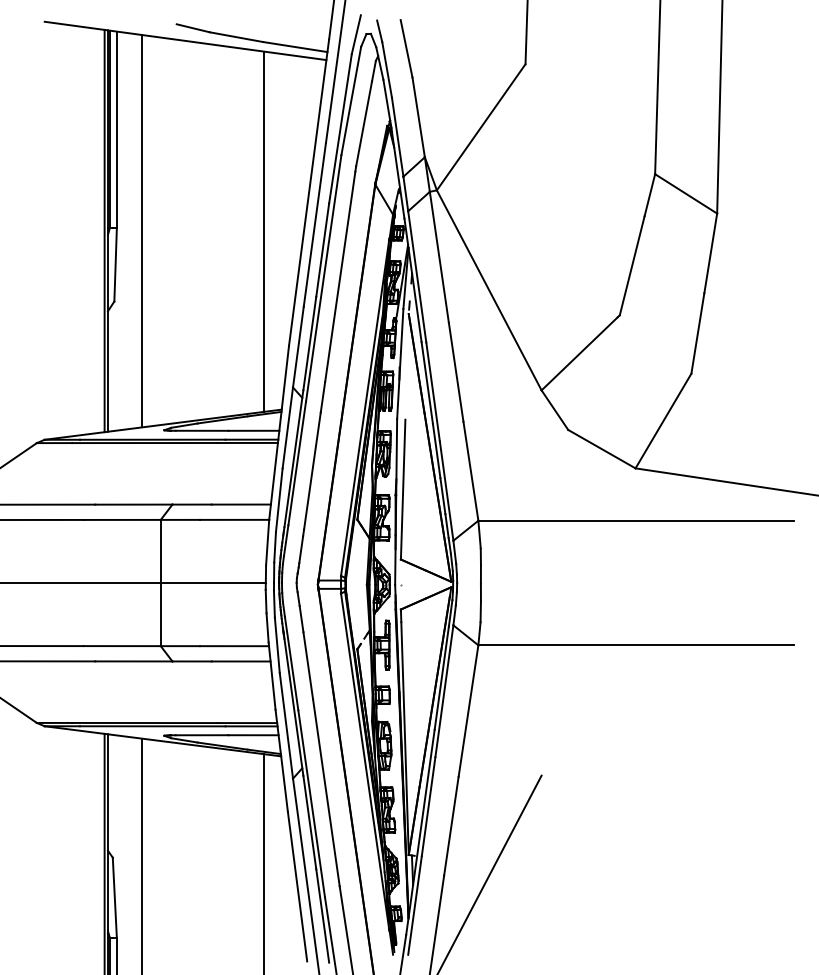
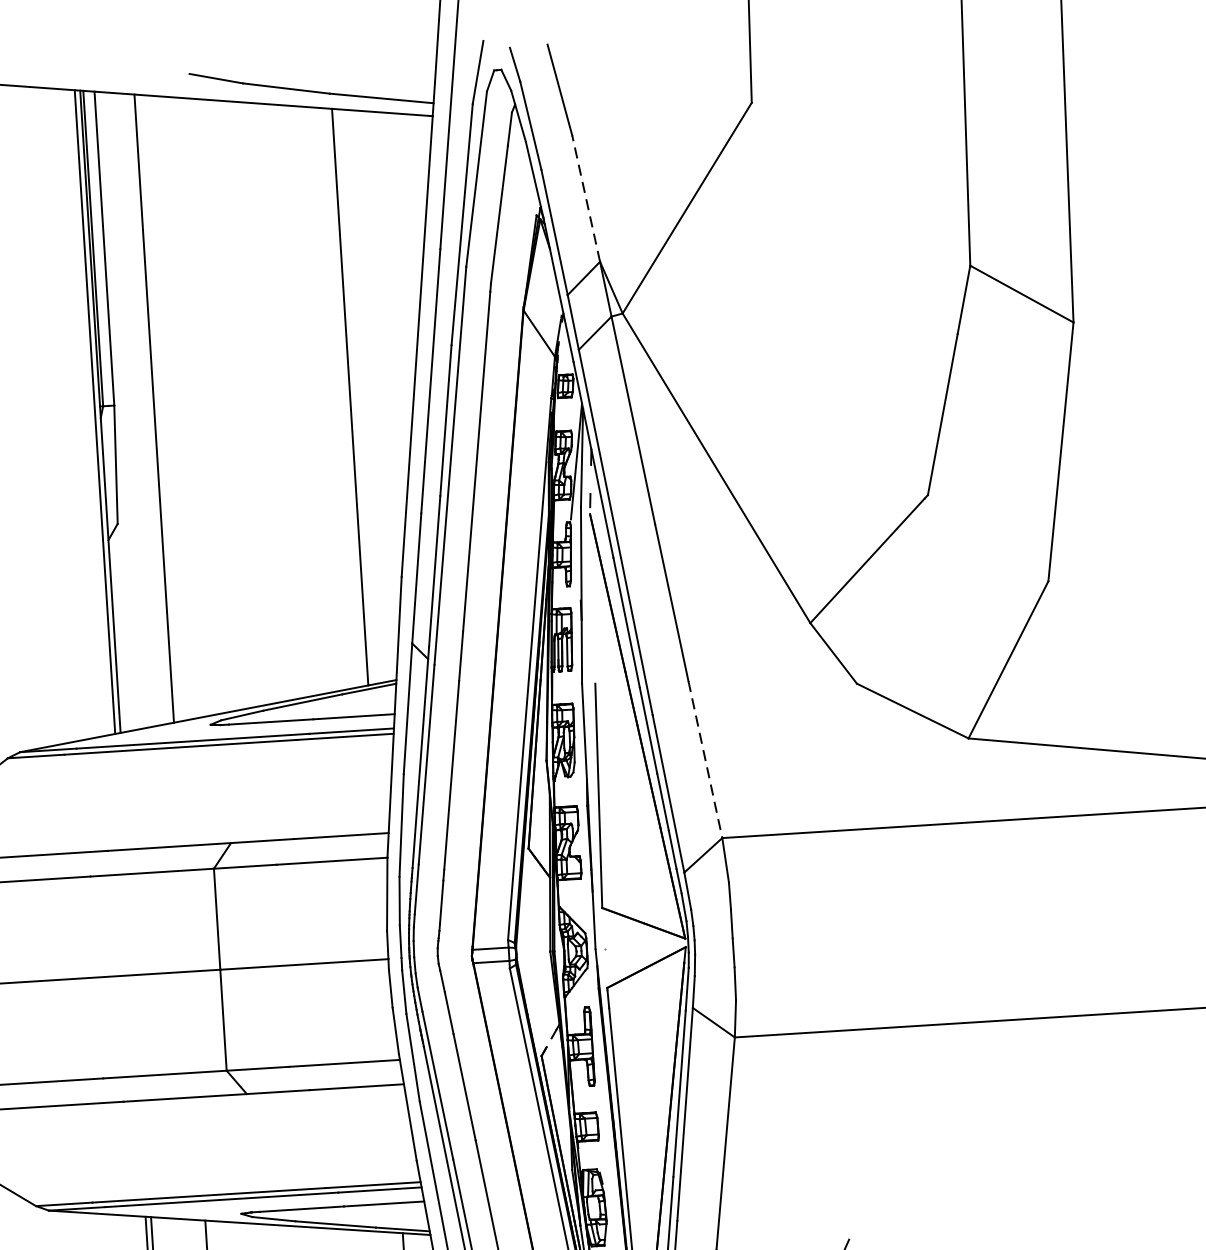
line: (418, 116) -> (585, 197), solid -> dashed
line: (470, 471) -> (704, 760), solid -> dashed

